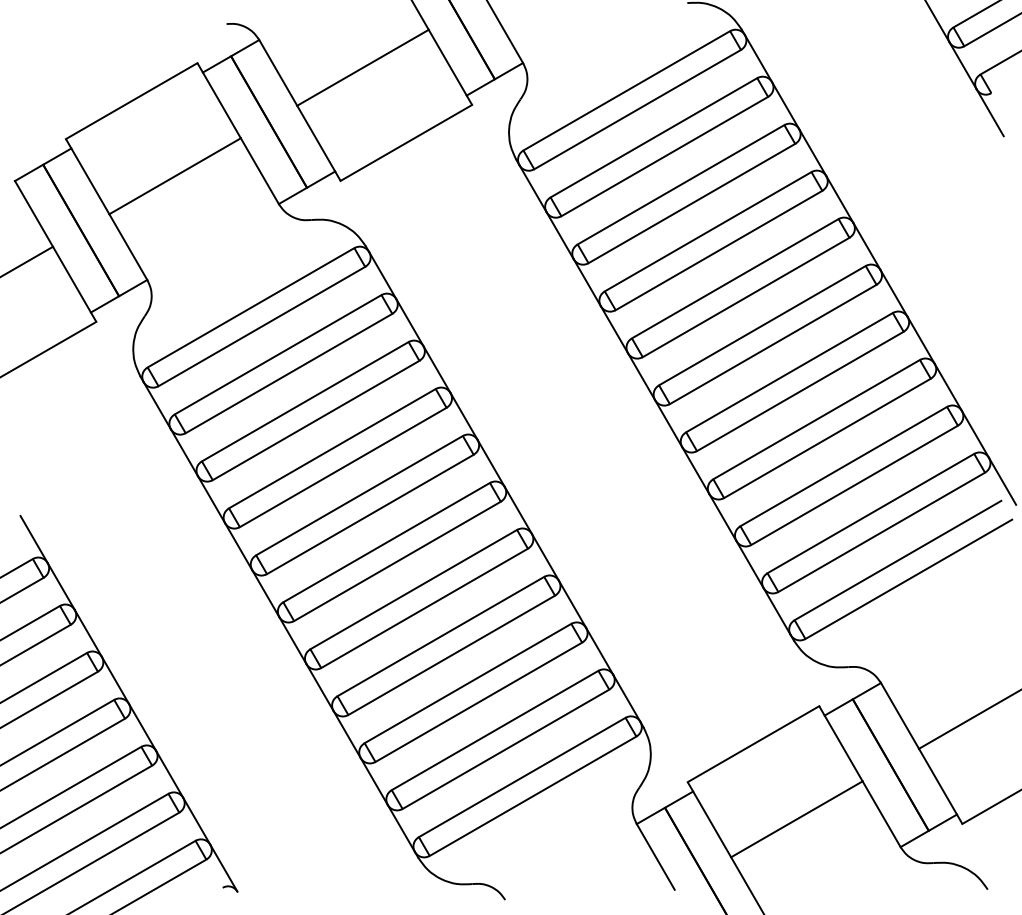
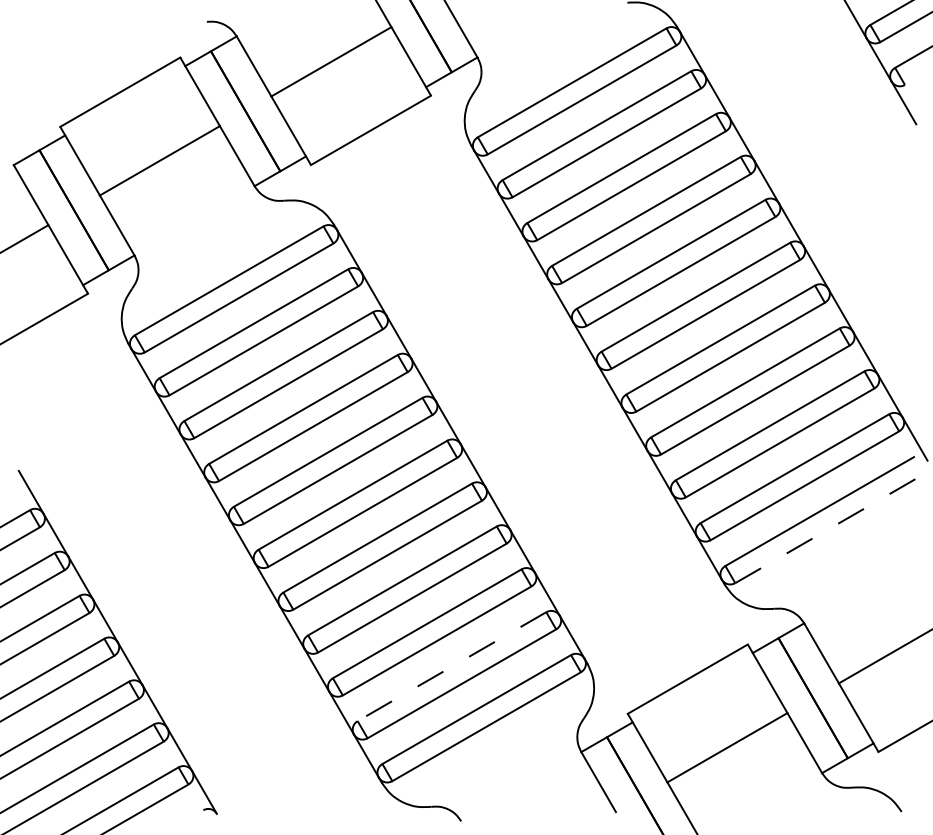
line: (908, 579) -> (829, 528), solid -> dashed
line: (494, 730) -> (451, 666), solid -> dashed

